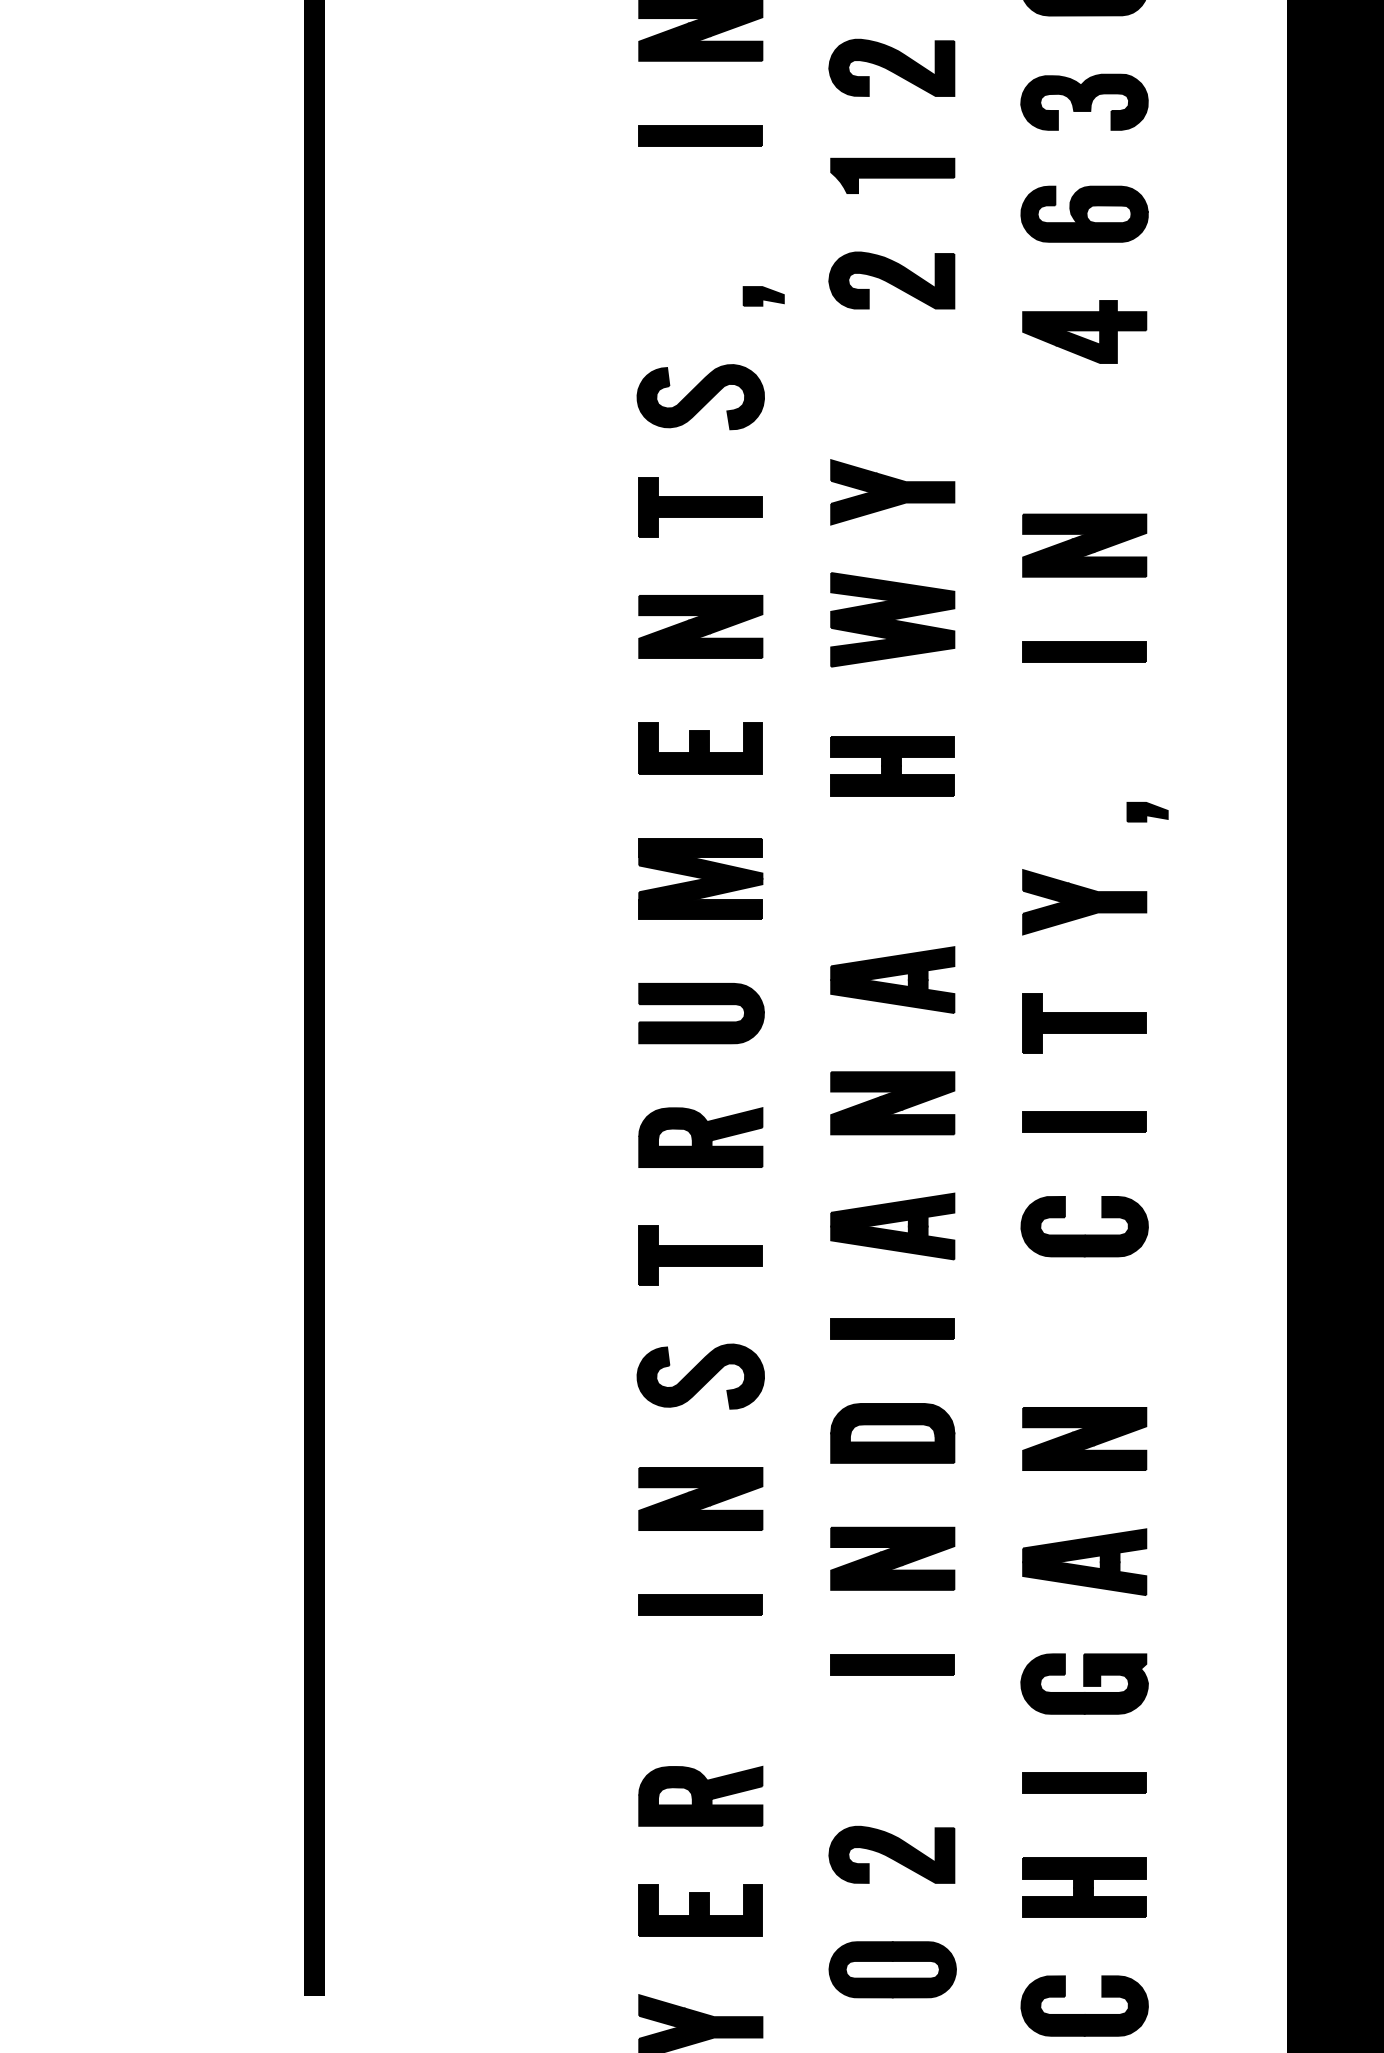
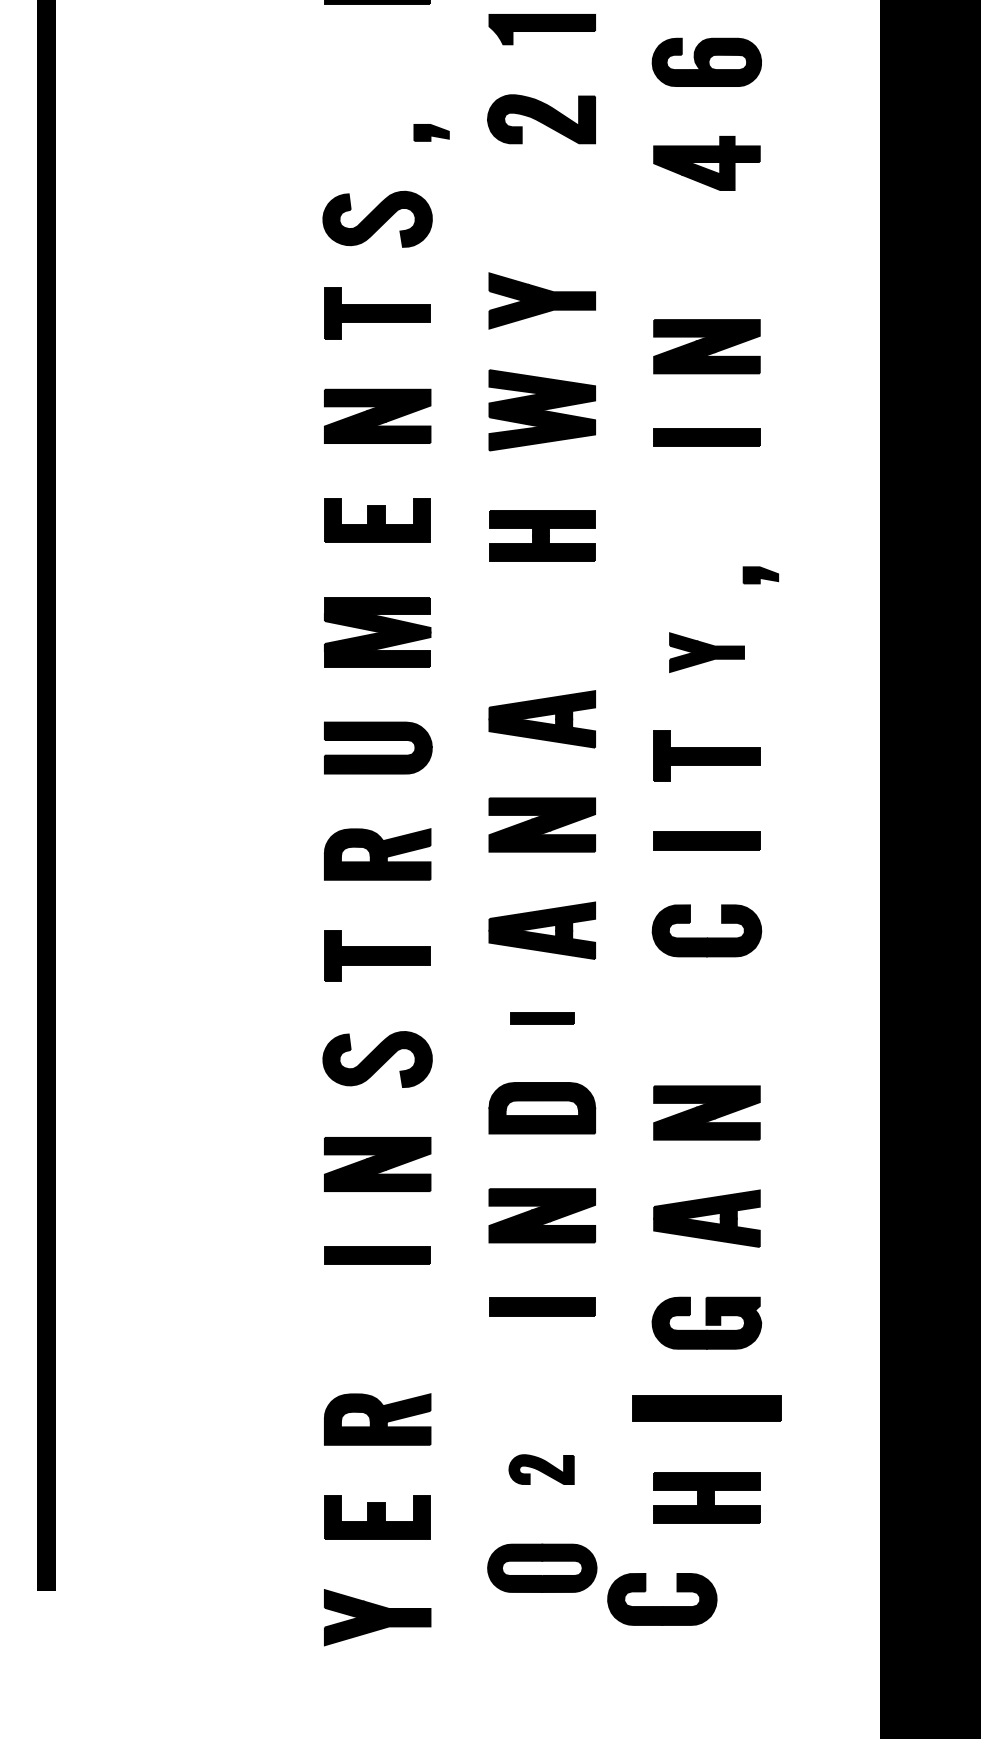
part: (1084, 902) -> (706, 652), size x0.7
part: (892, 1328) -> (542, 1018), size x0.6
part: (1084, 1782) -> (706, 1407), size x1.4
part: (891, 1854) -> (541, 1469), size x0.6
part: (1084, 2014) -> (662, 1606), moved

